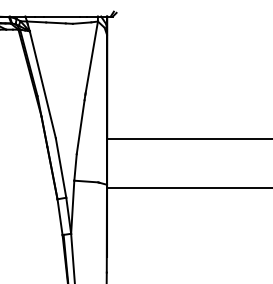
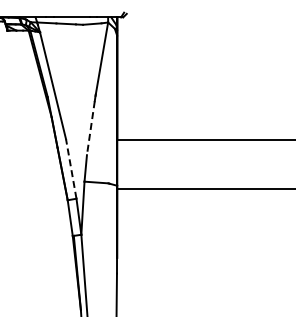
line: (80, 127) -> (90, 128), solid -> dashed
line: (61, 167) -> (71, 168), solid -> dashed

